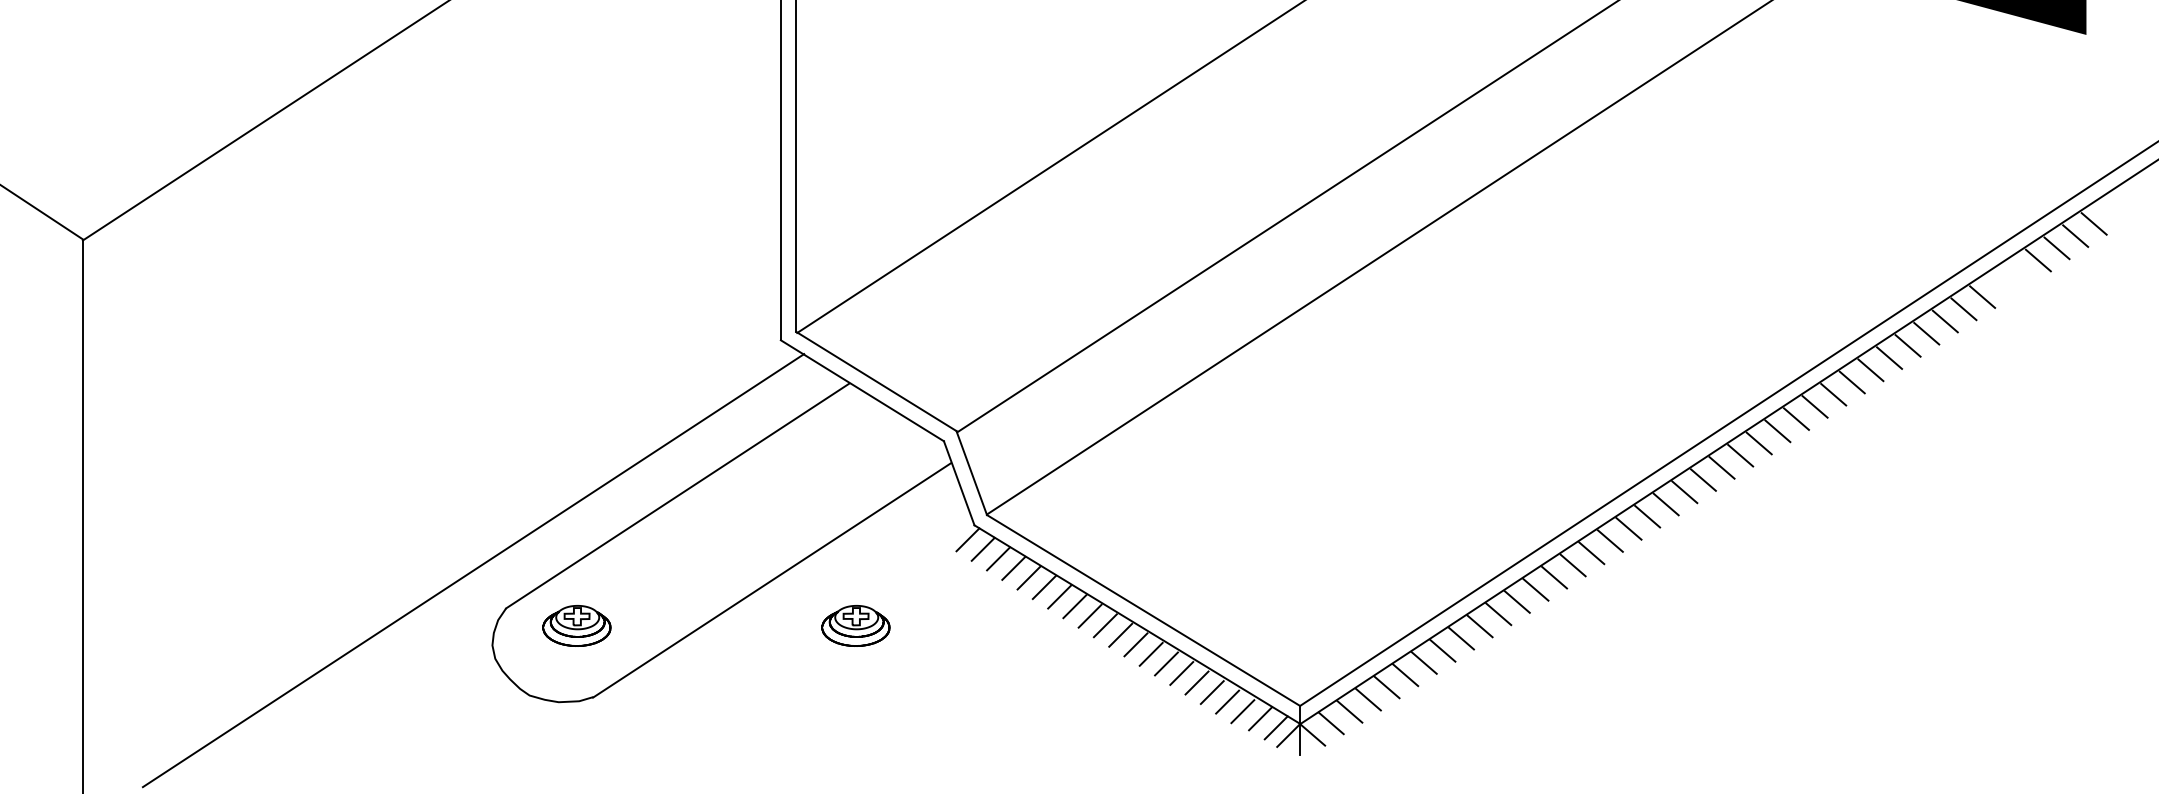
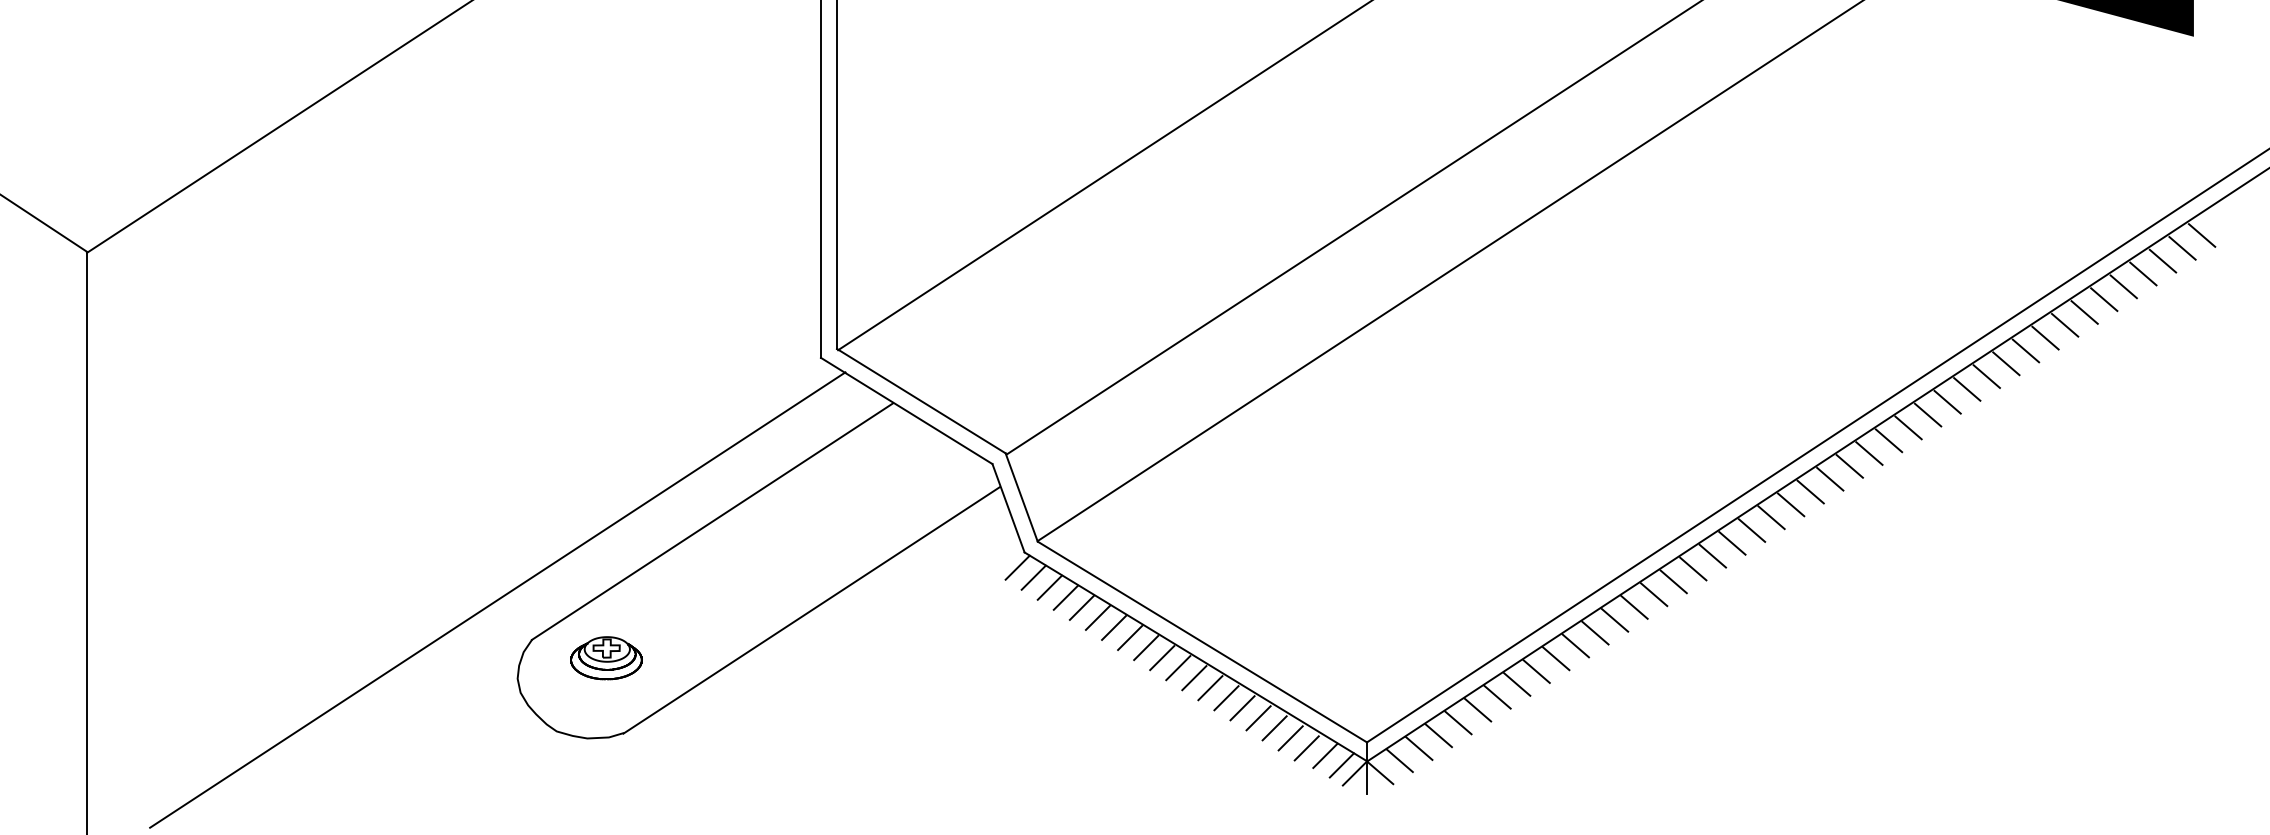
line: (2019, 272) -> (2123, 286), added
line: (2000, 284) -> (2103, 299), added
part: (855, 625) -> (899, 657), removed

